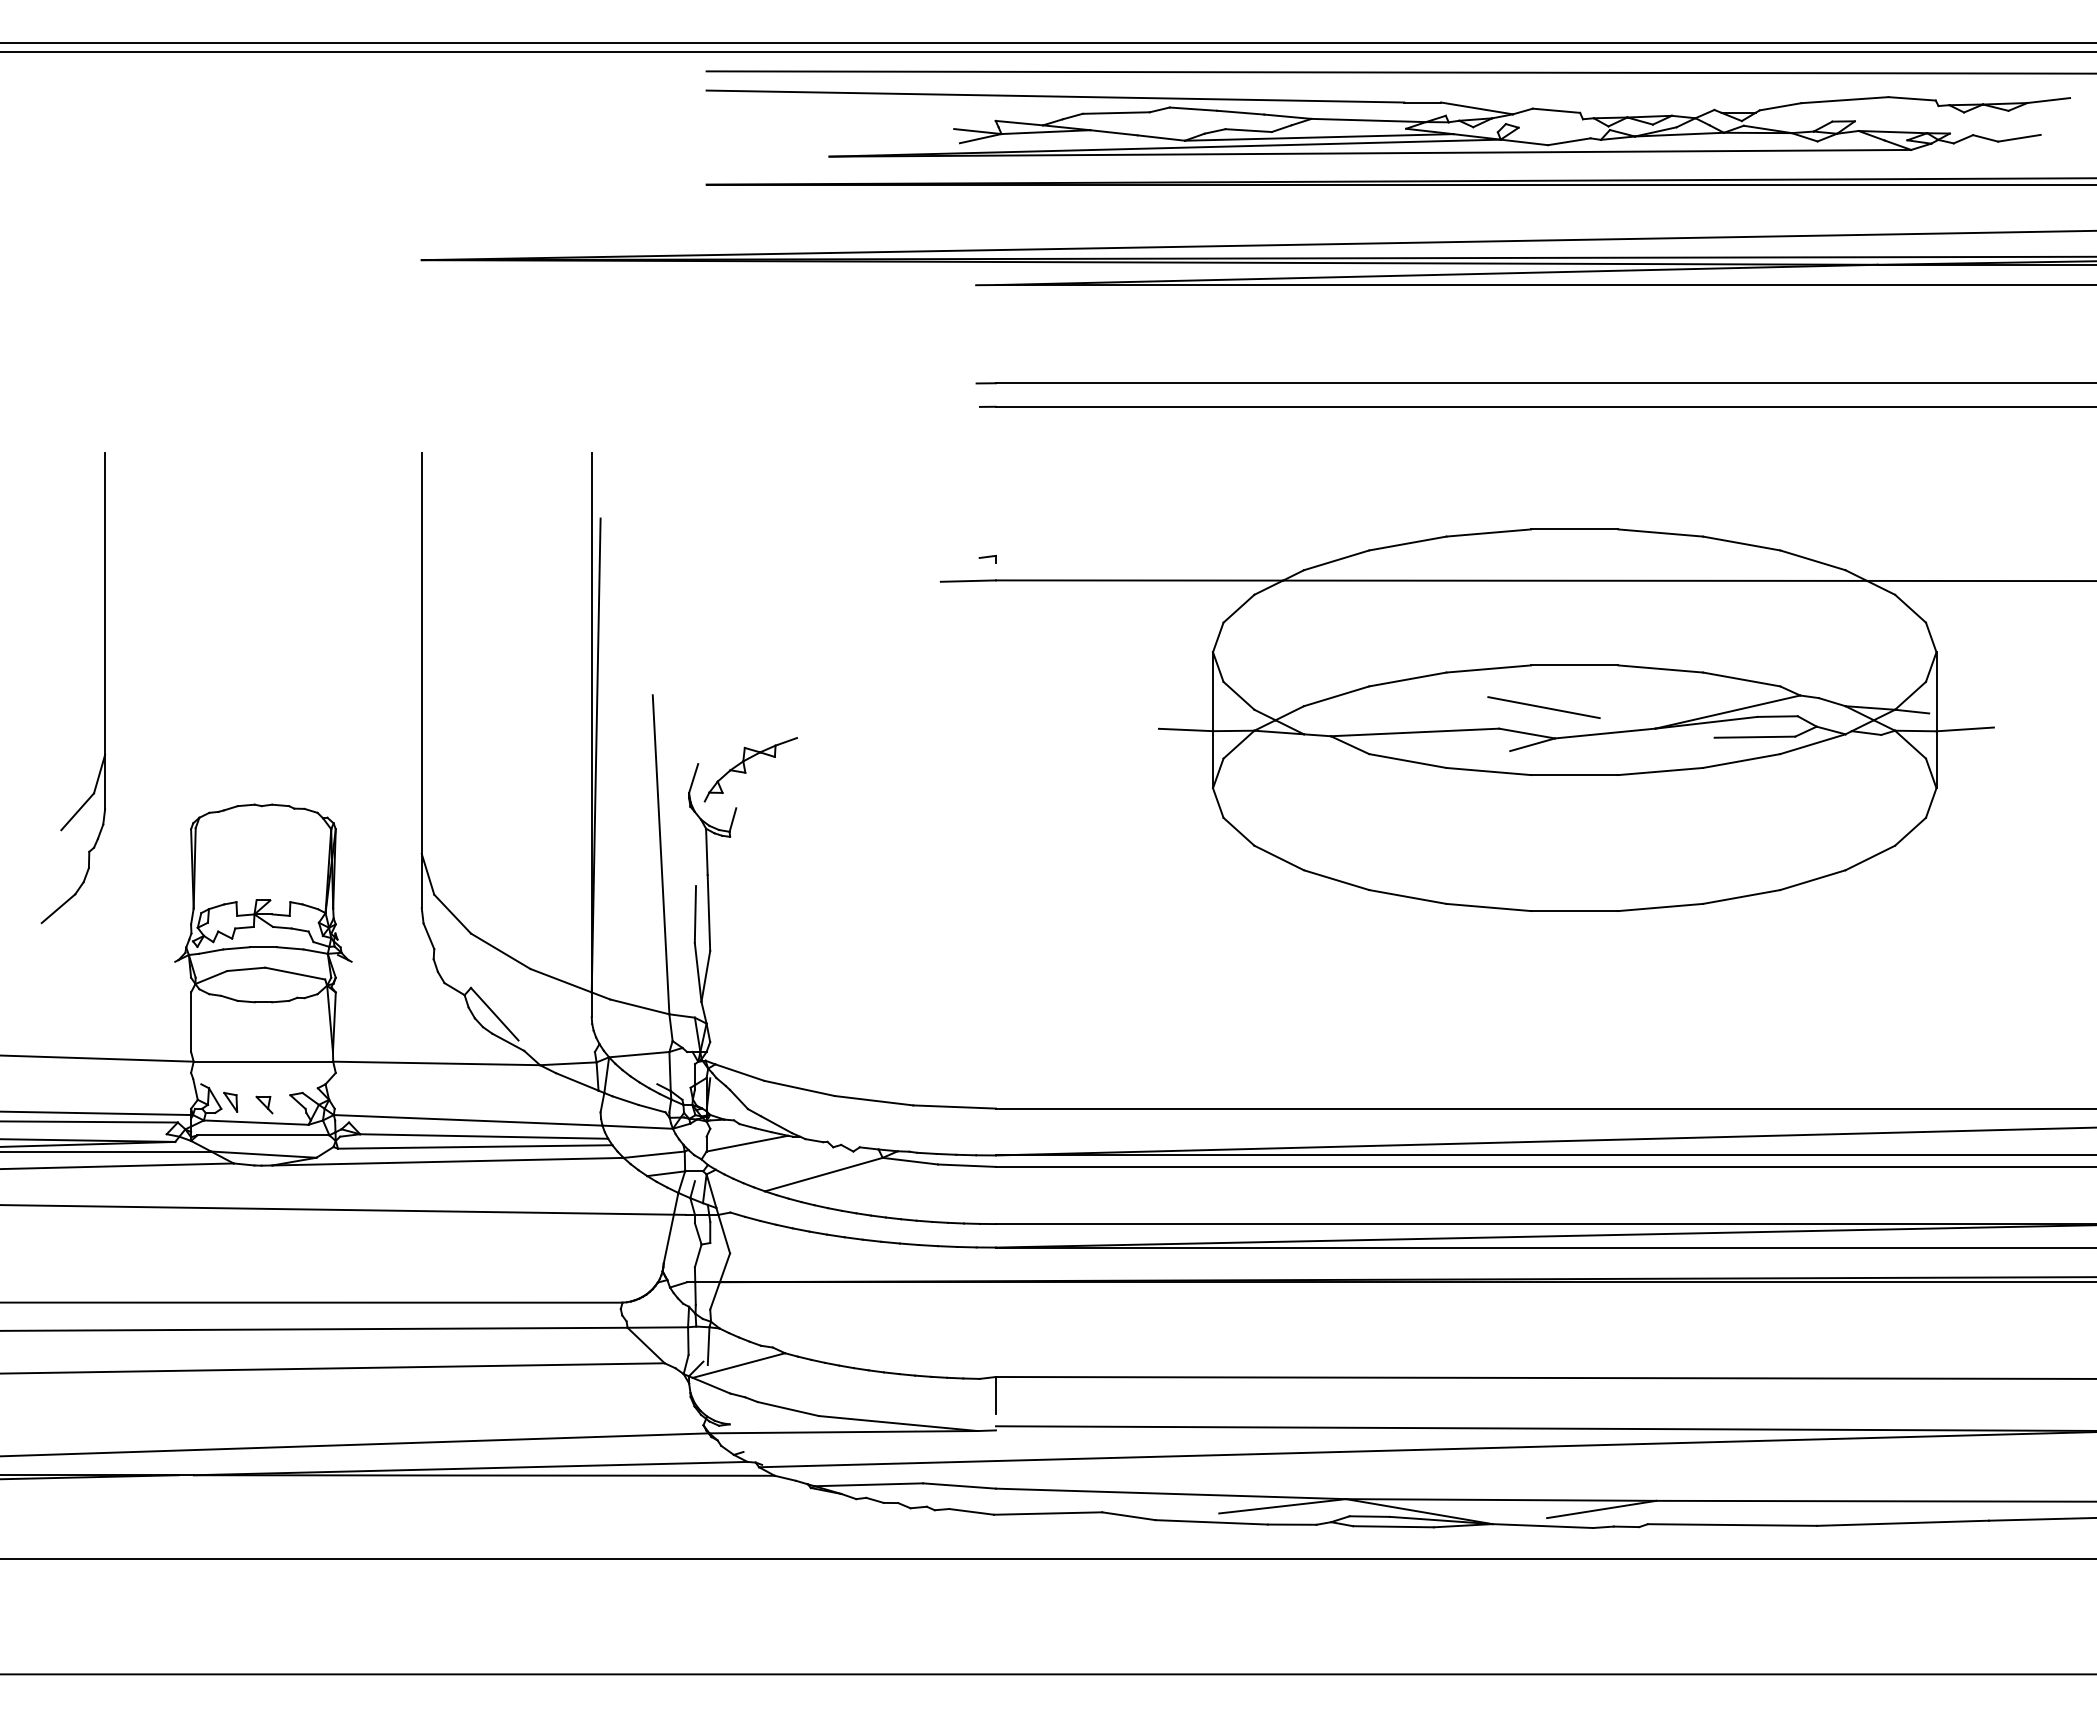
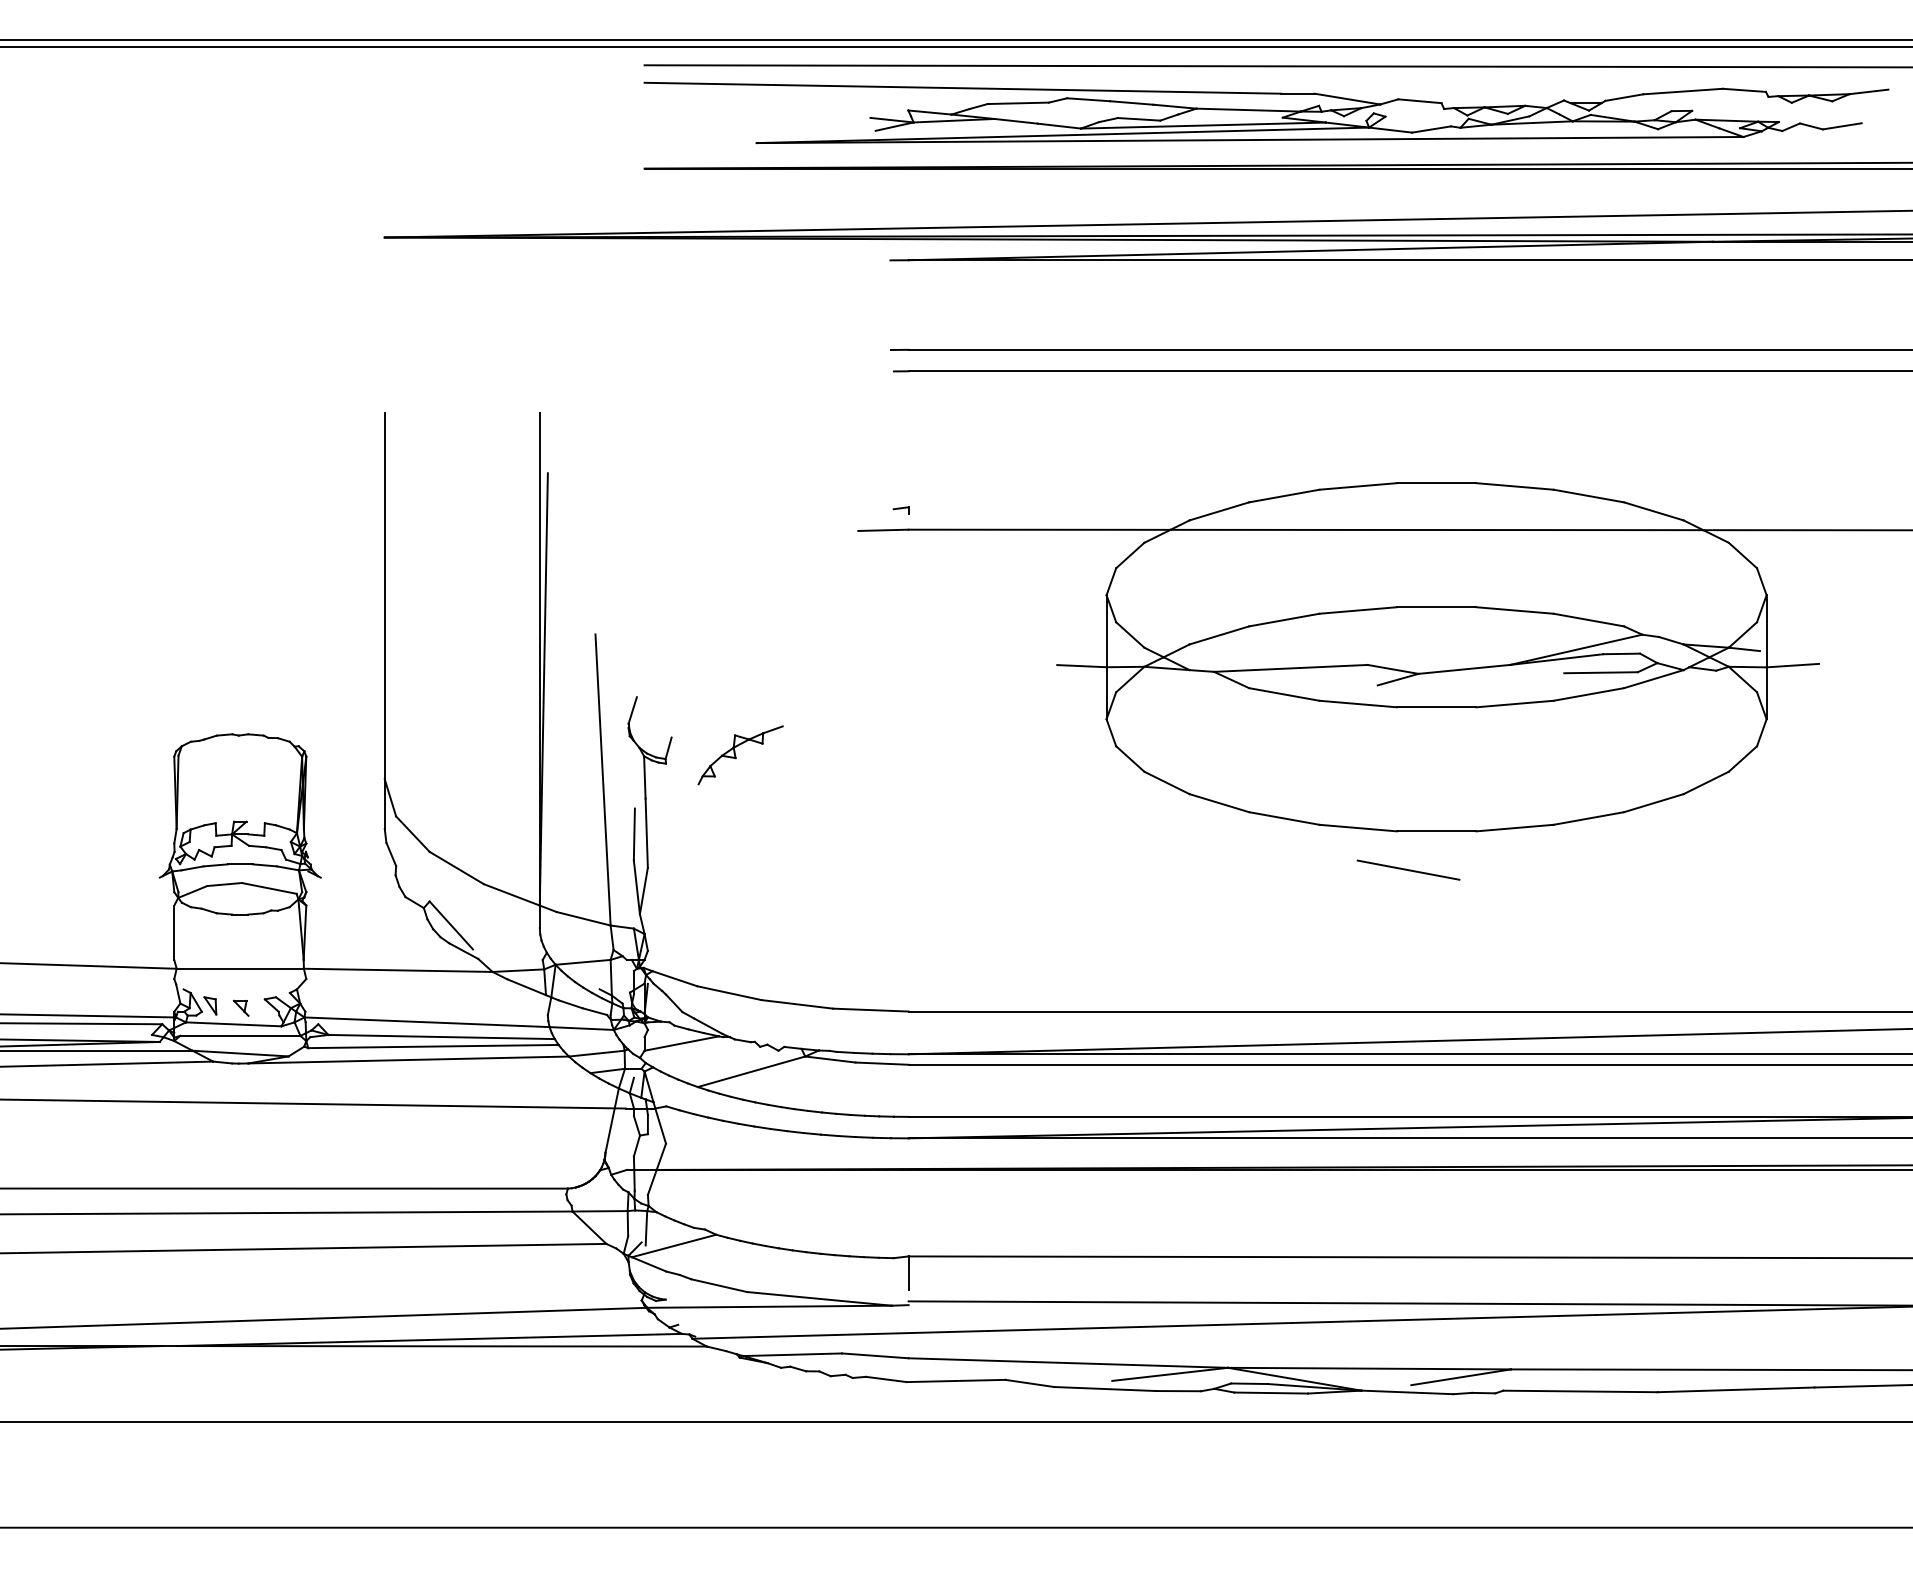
part: (104, 688) -> (95, 628), removed
line: (1543, 707) -> (1408, 870), moved
part: (750, 769) -> (740, 755), moved

